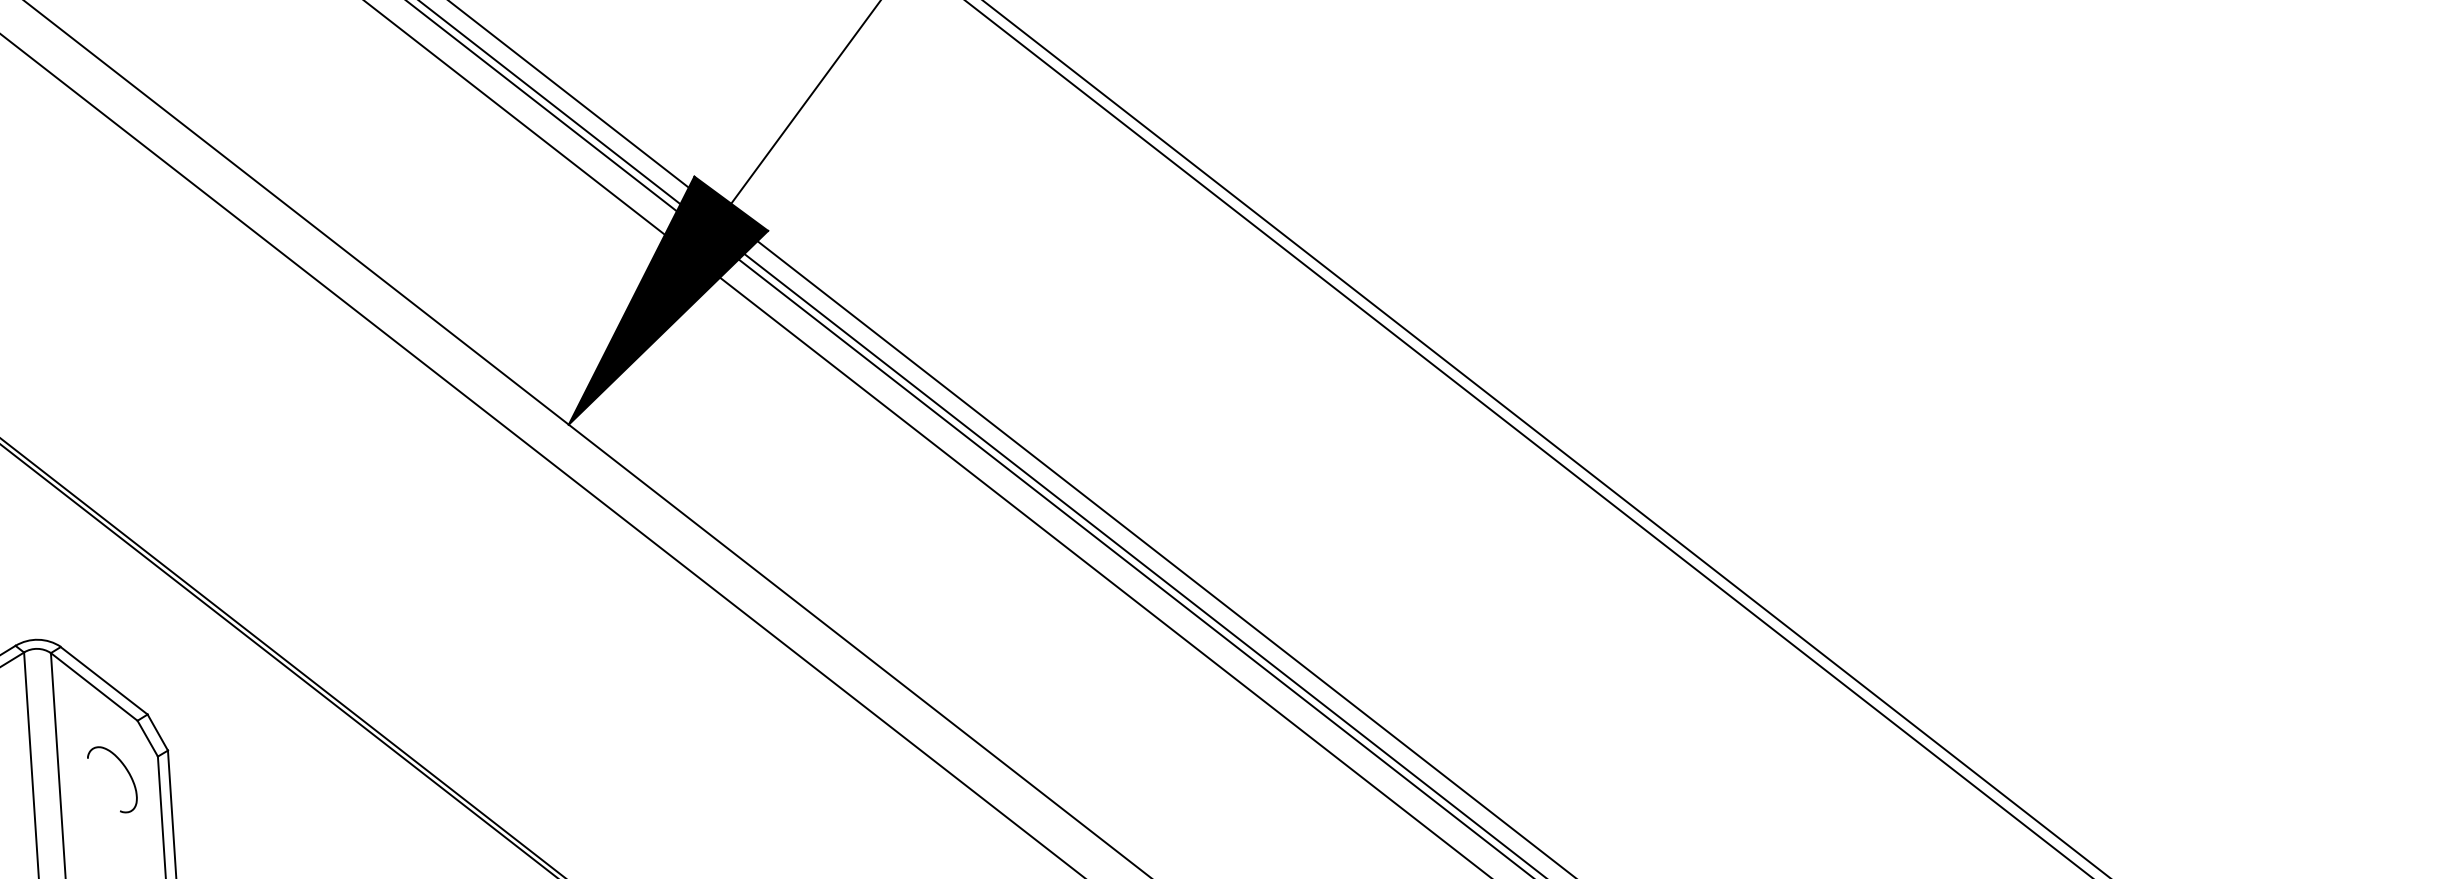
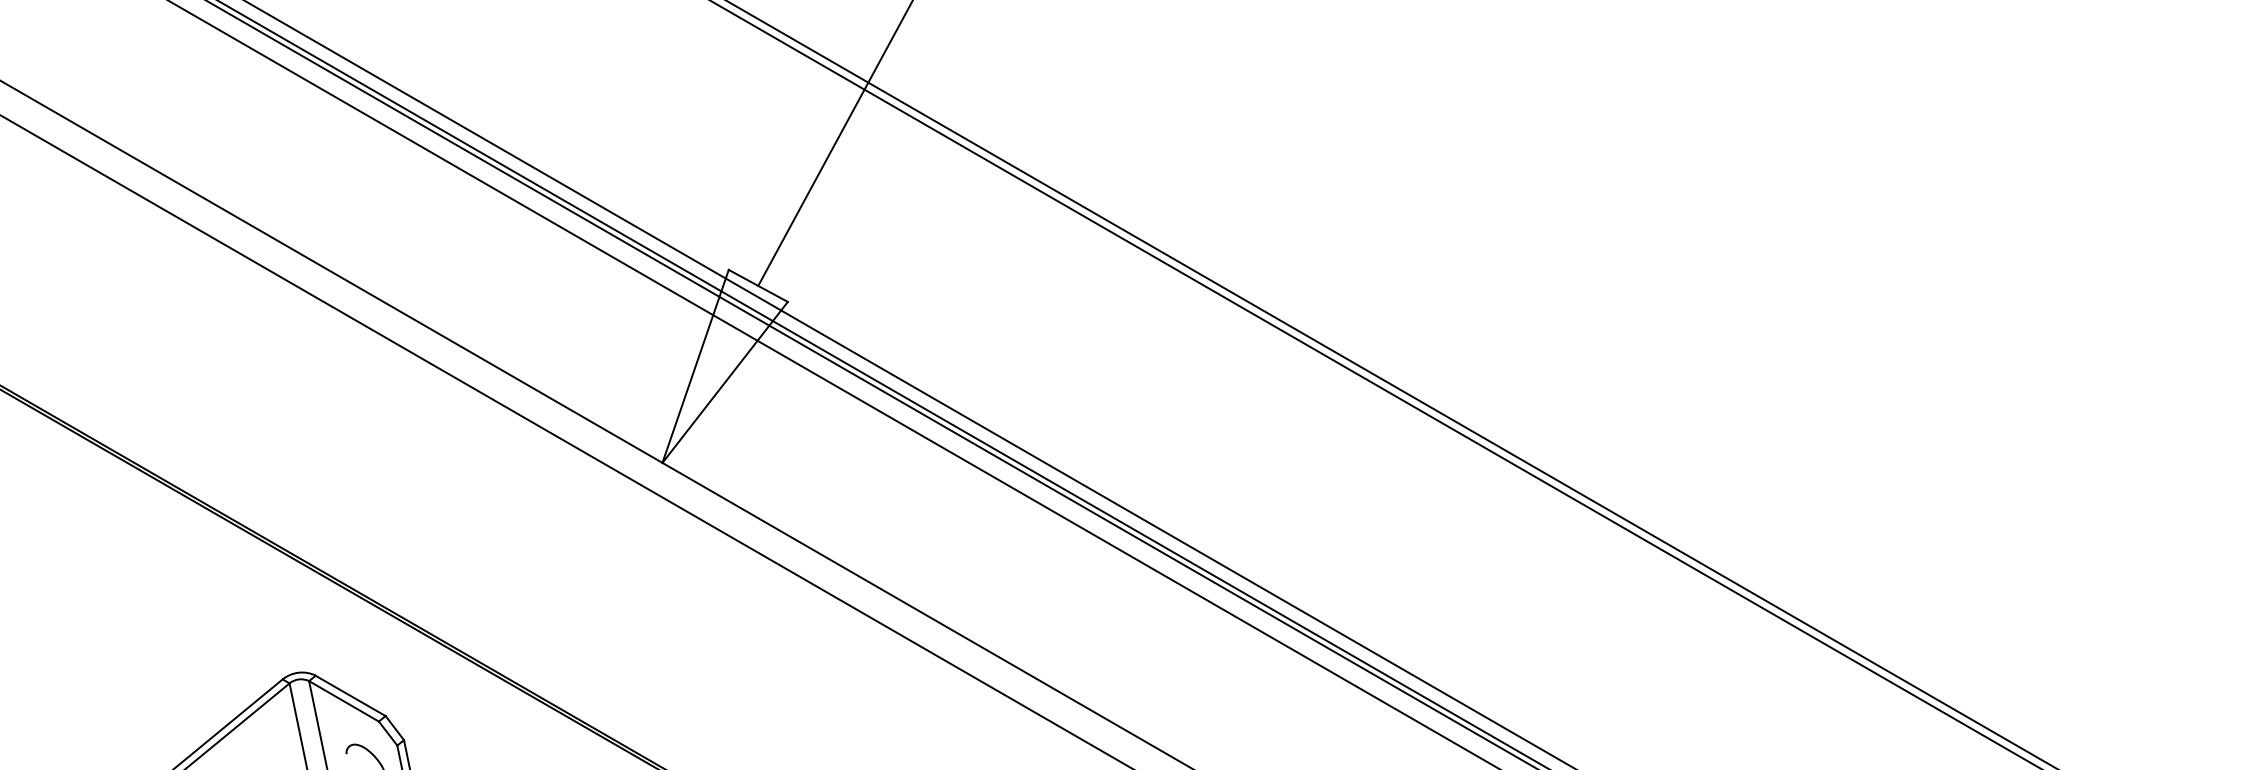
fill: (670, 304) -> (724, 365), removed

